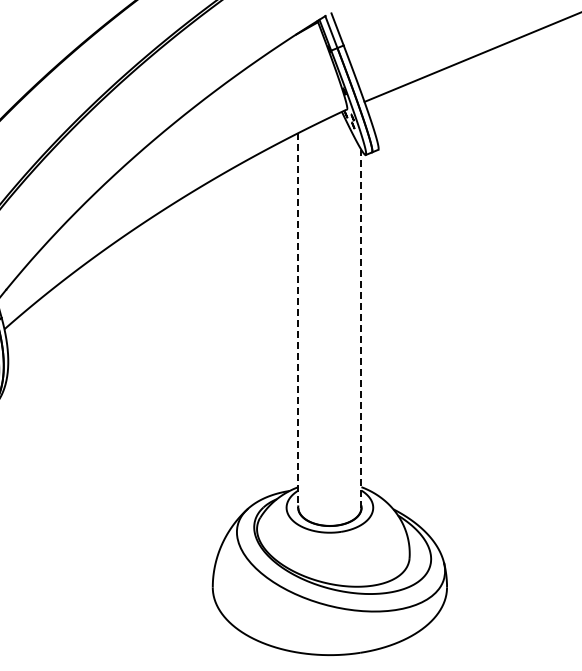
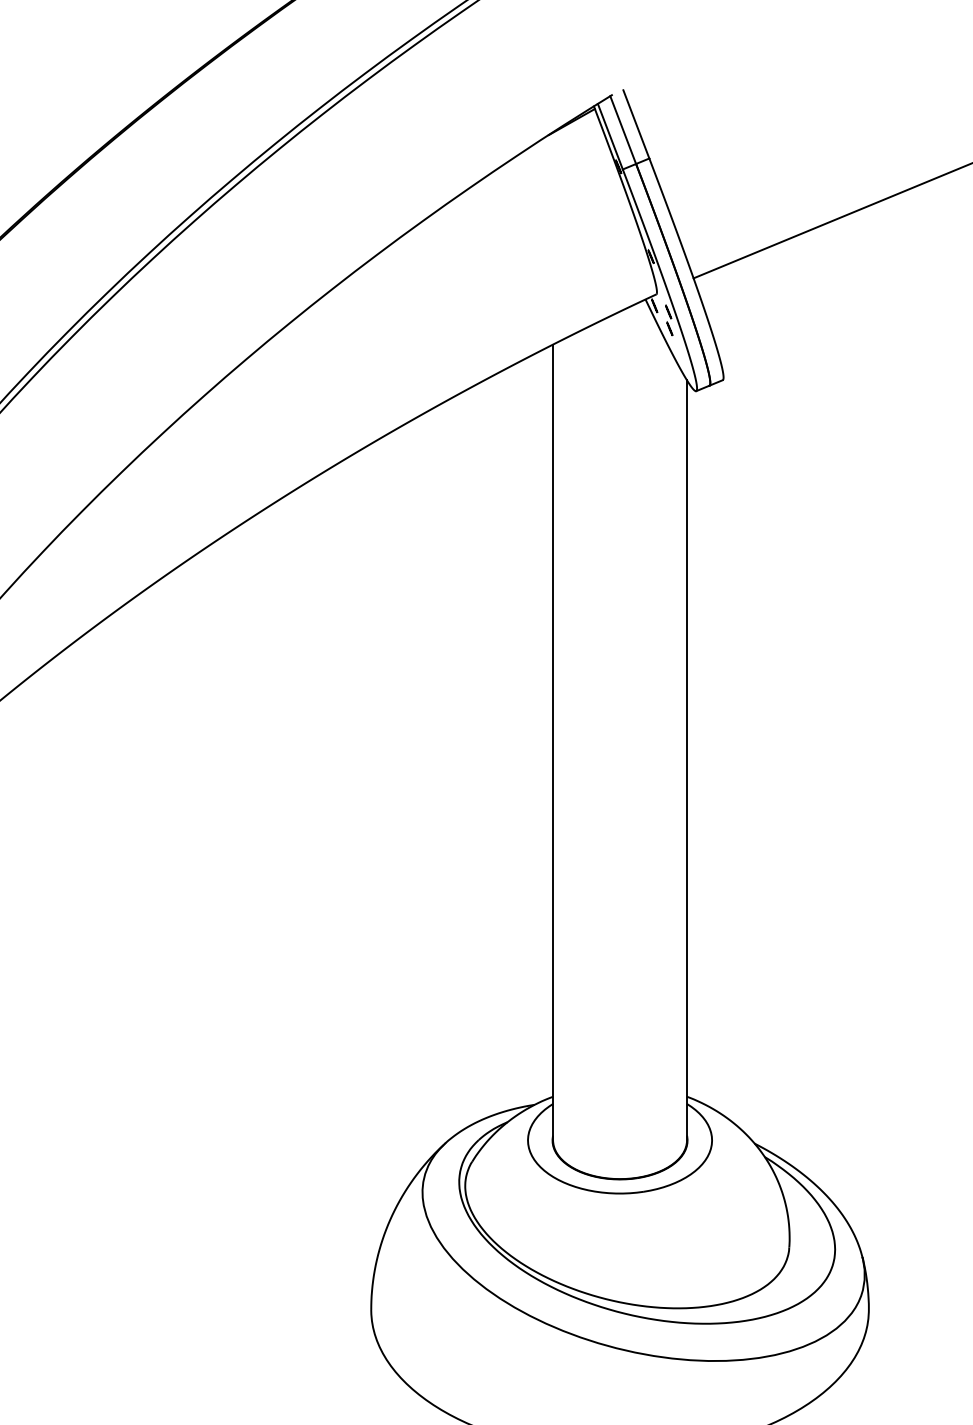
line: (298, 320) -> (553, 742), dashed -> solid
line: (361, 328) -> (687, 759), dashed -> solid

